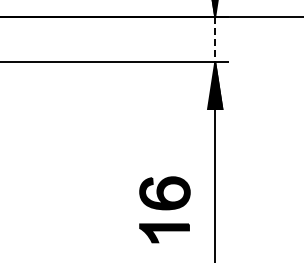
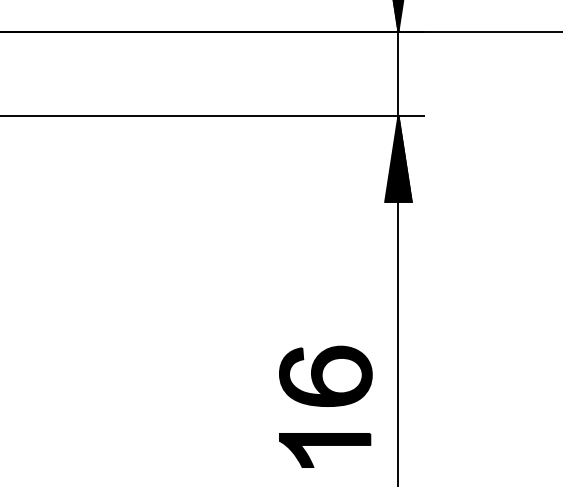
line: (215, 39) -> (399, 73), dashed -> solid
part: (164, 209) -> (324, 406), moved

